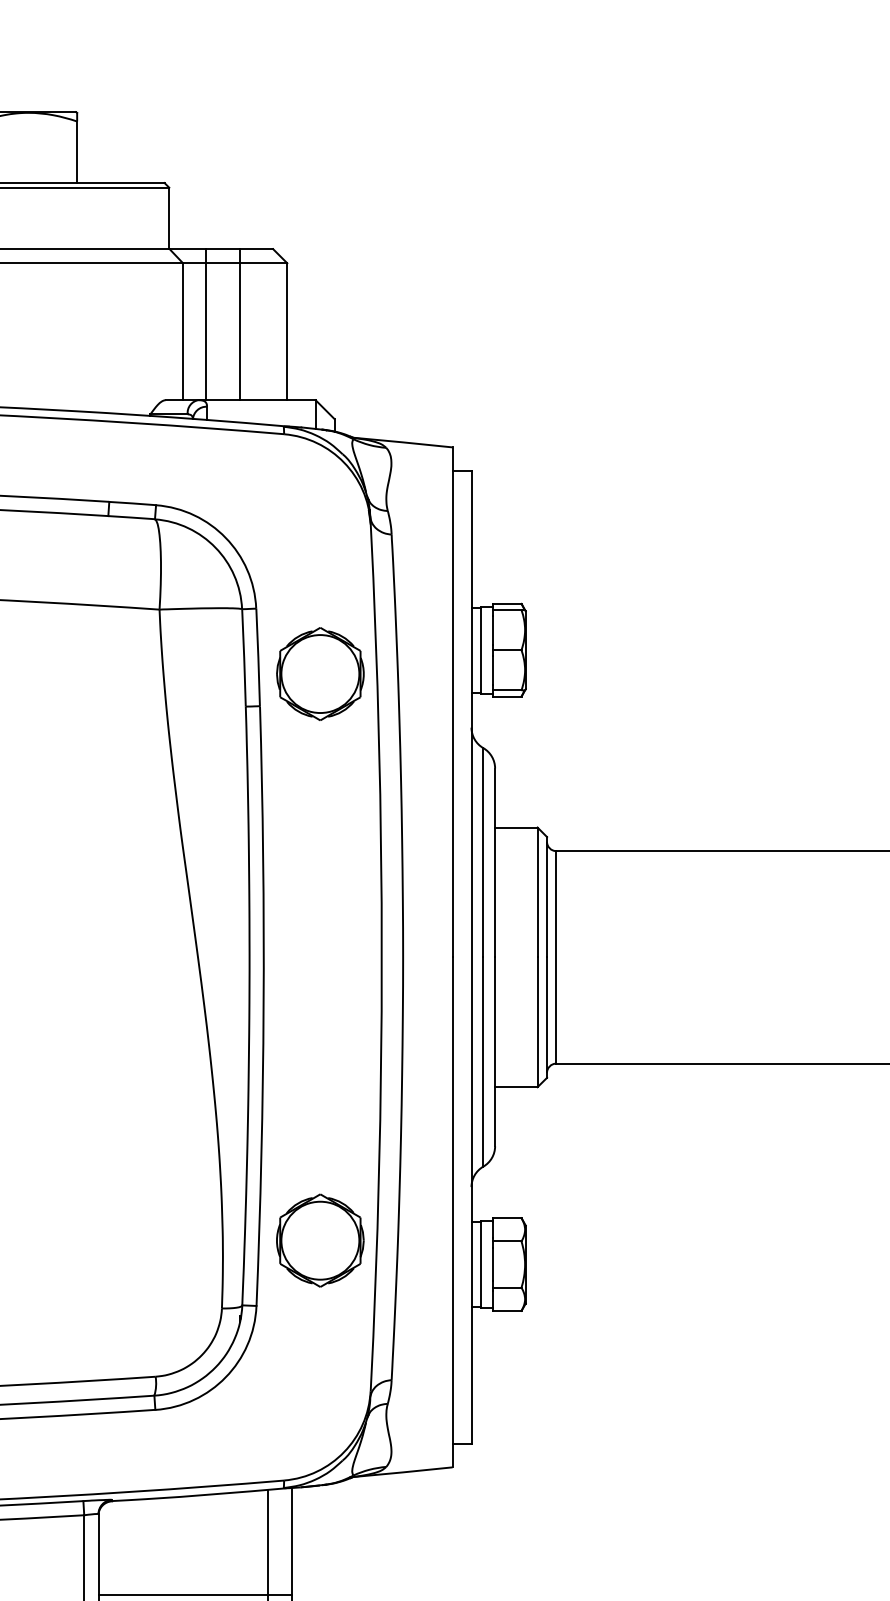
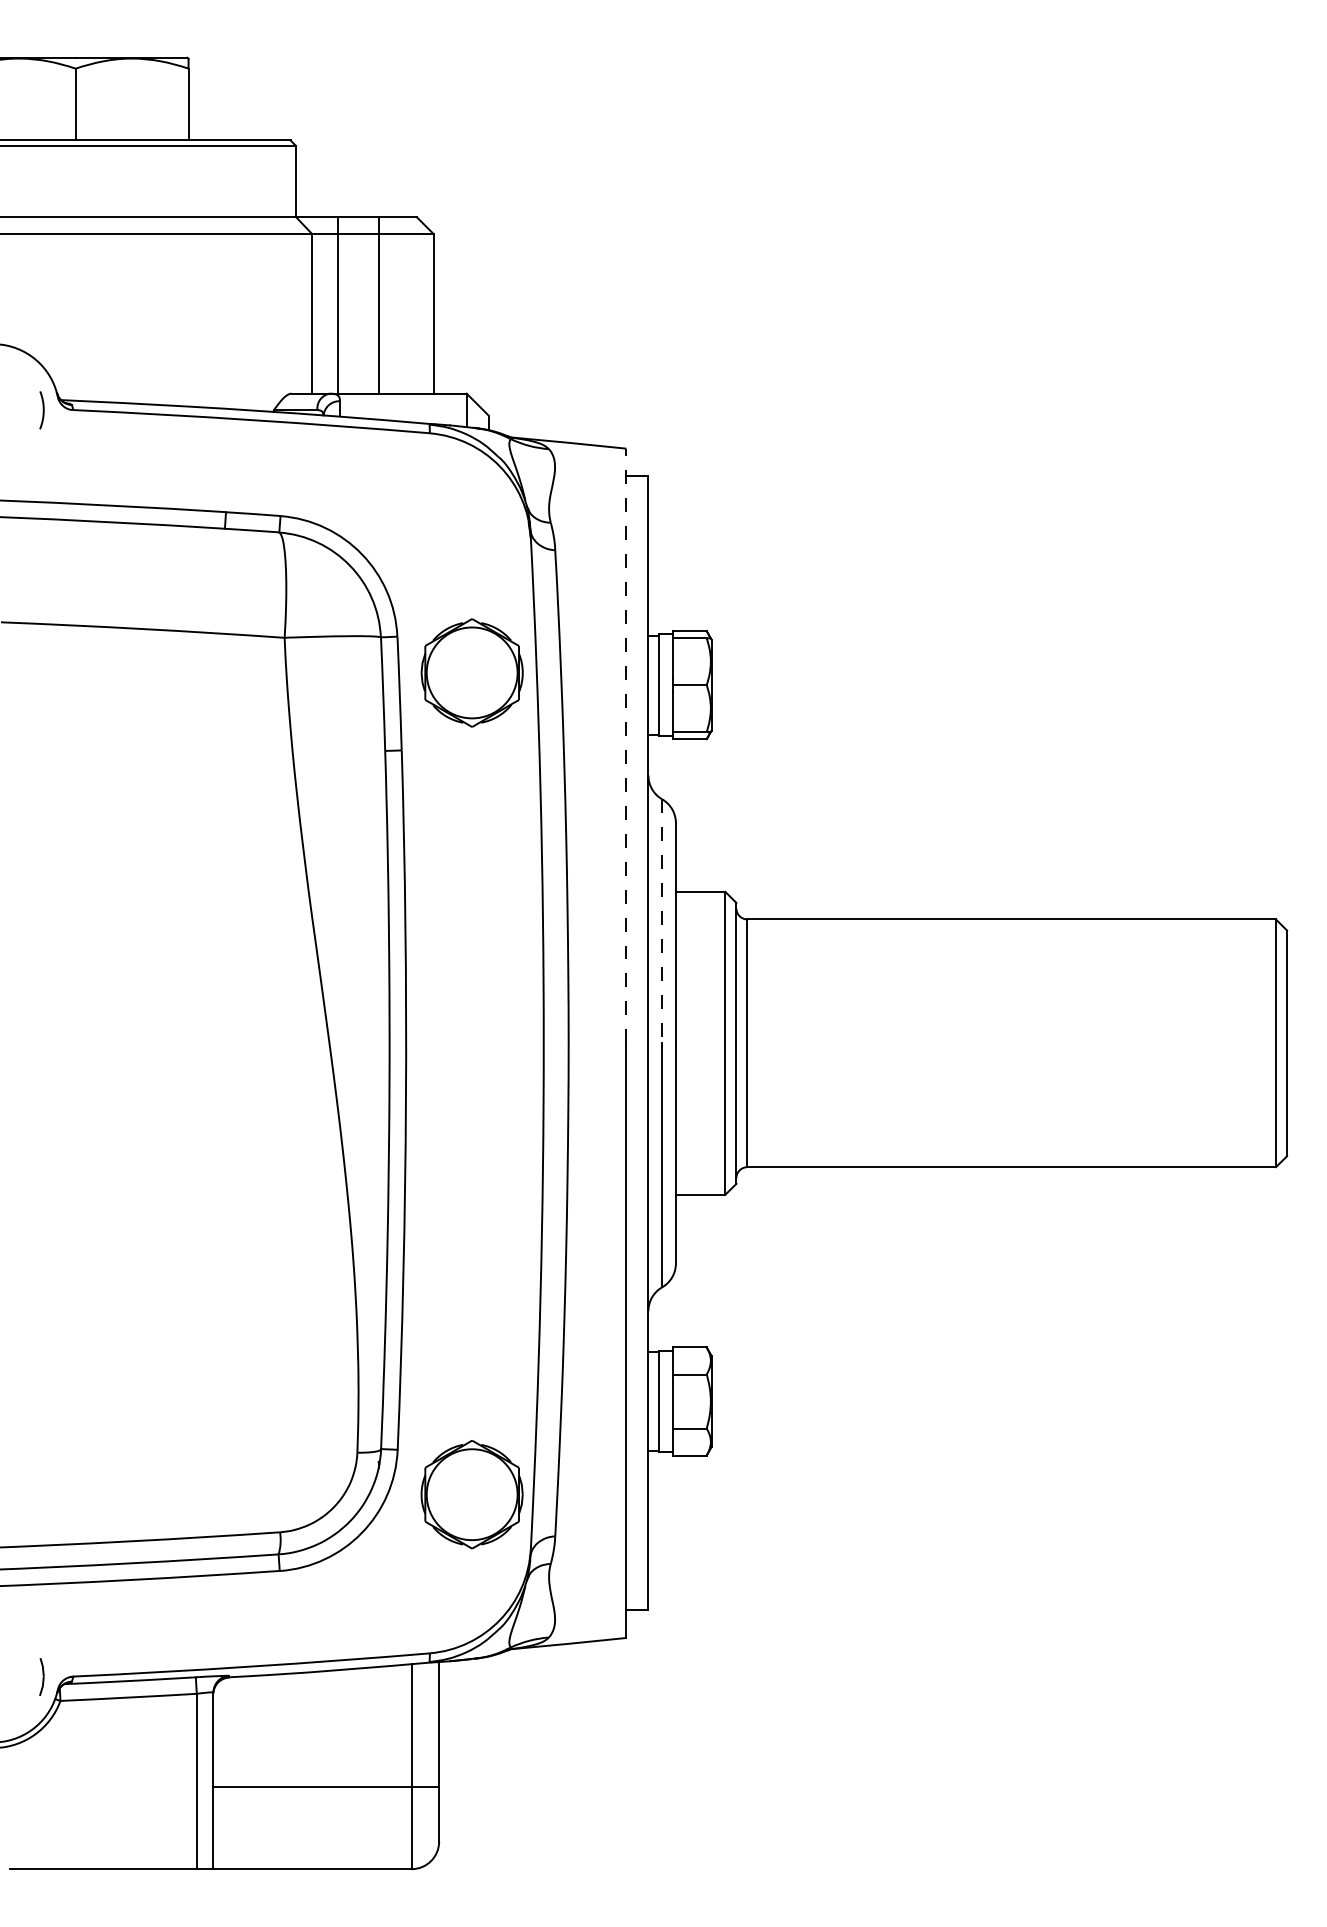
part: (319, 673) -> (471, 672), moved
line: (452, 701) -> (626, 745), solid -> dashed
line: (483, 852) -> (662, 921), solid -> dashed
part: (319, 1240) -> (471, 1494), moved

